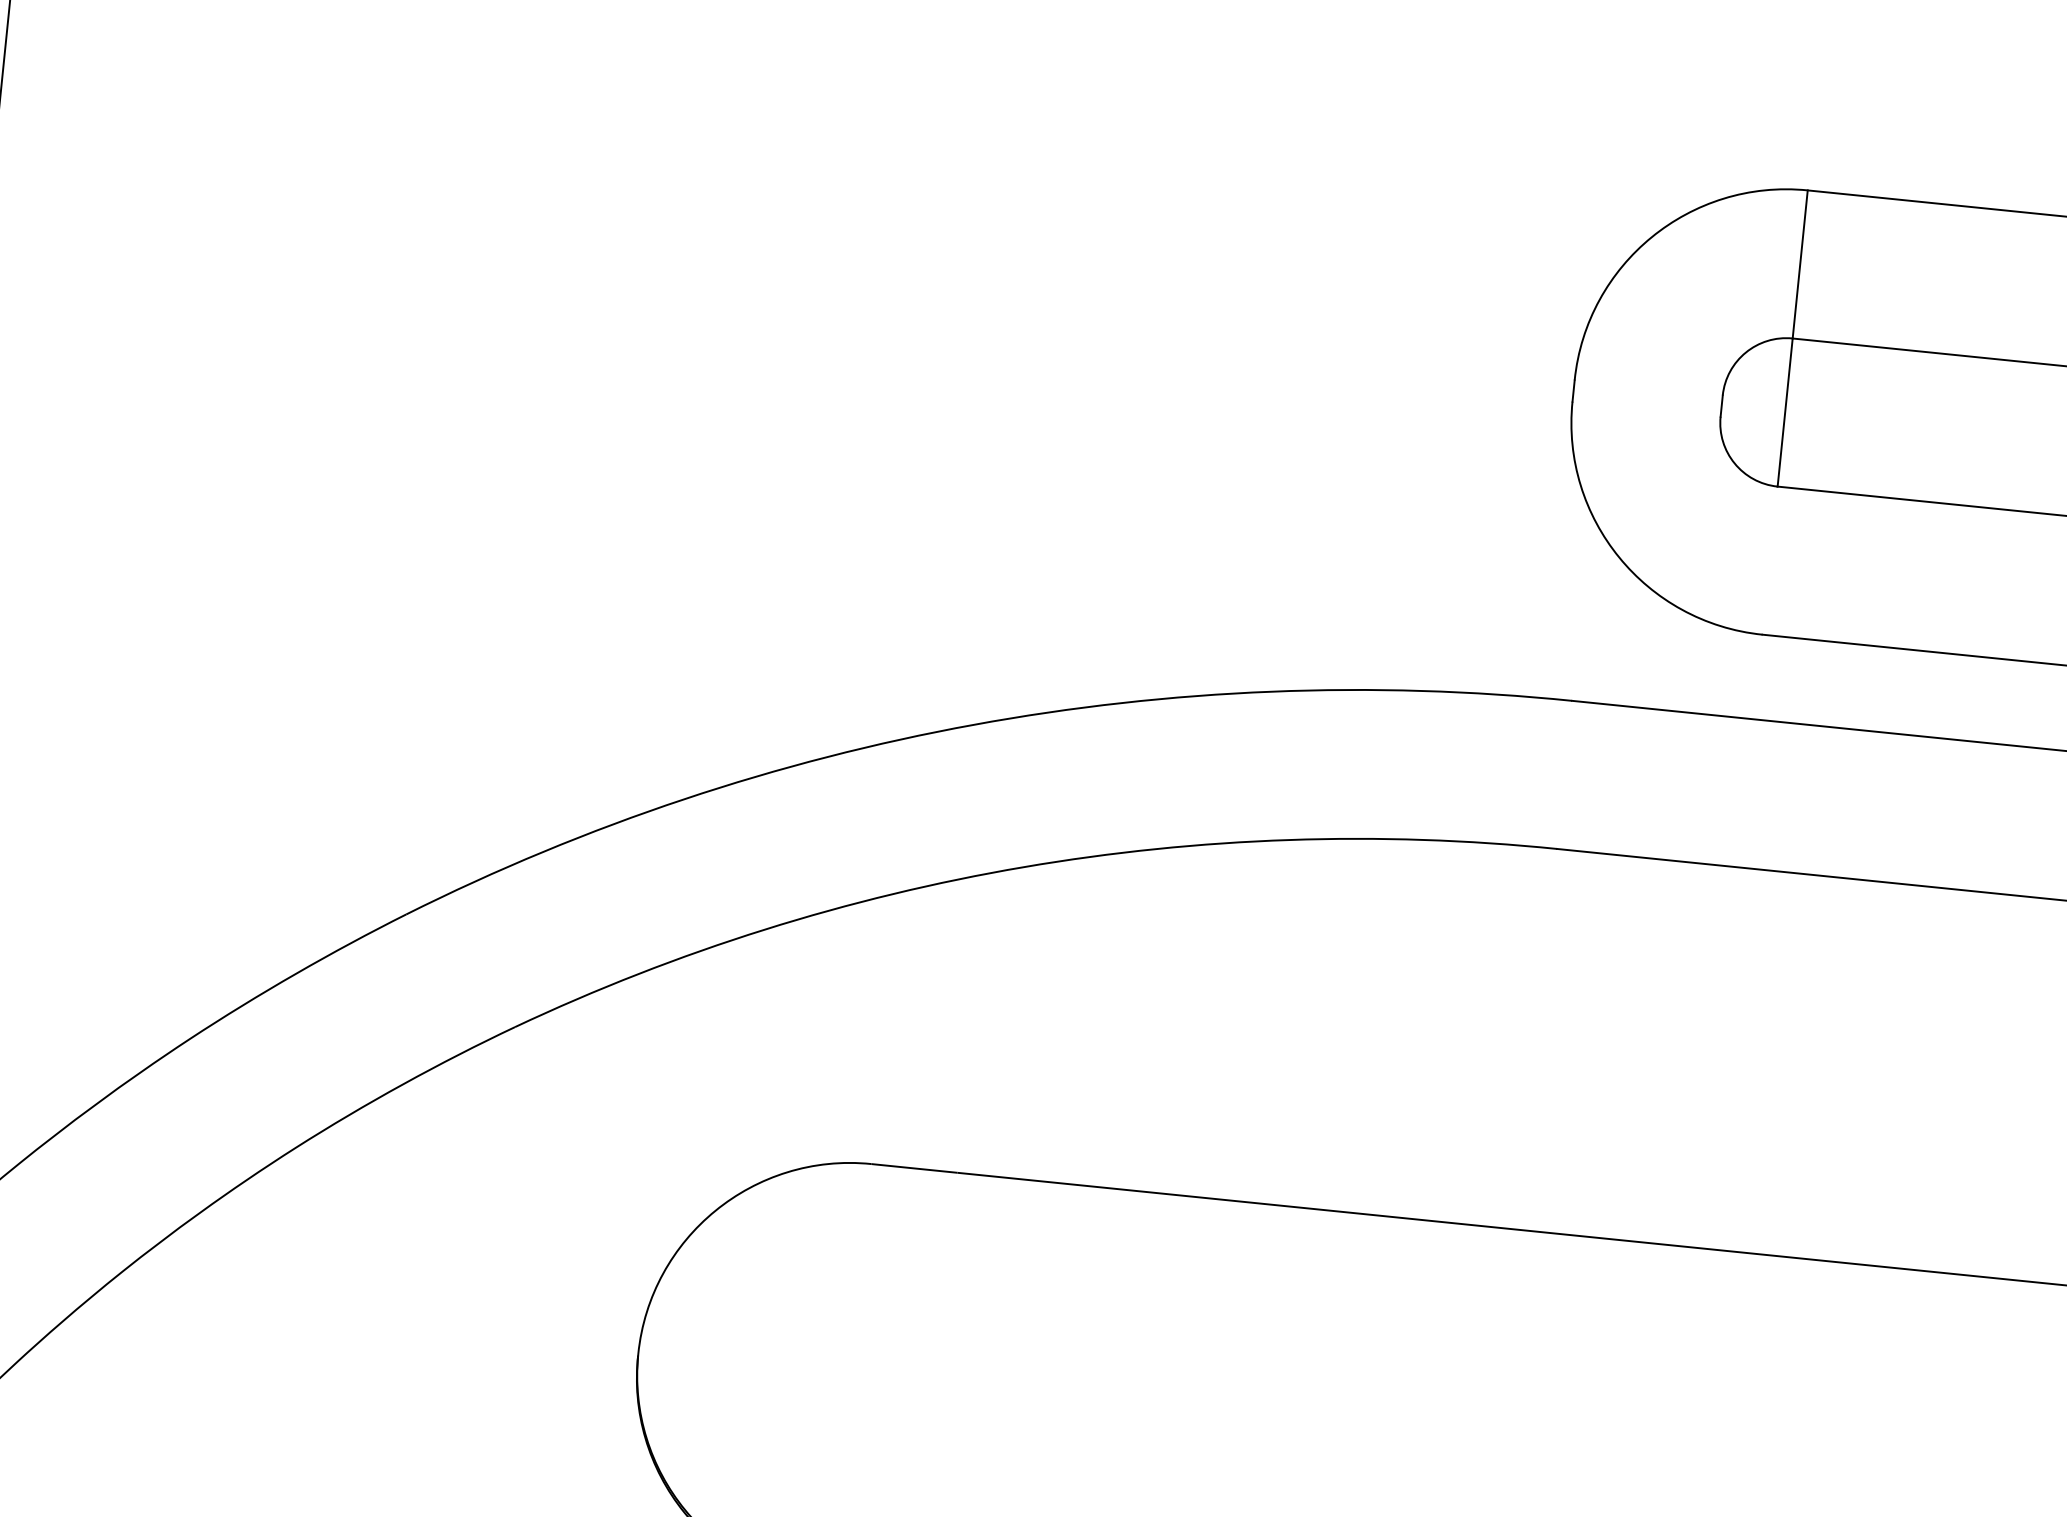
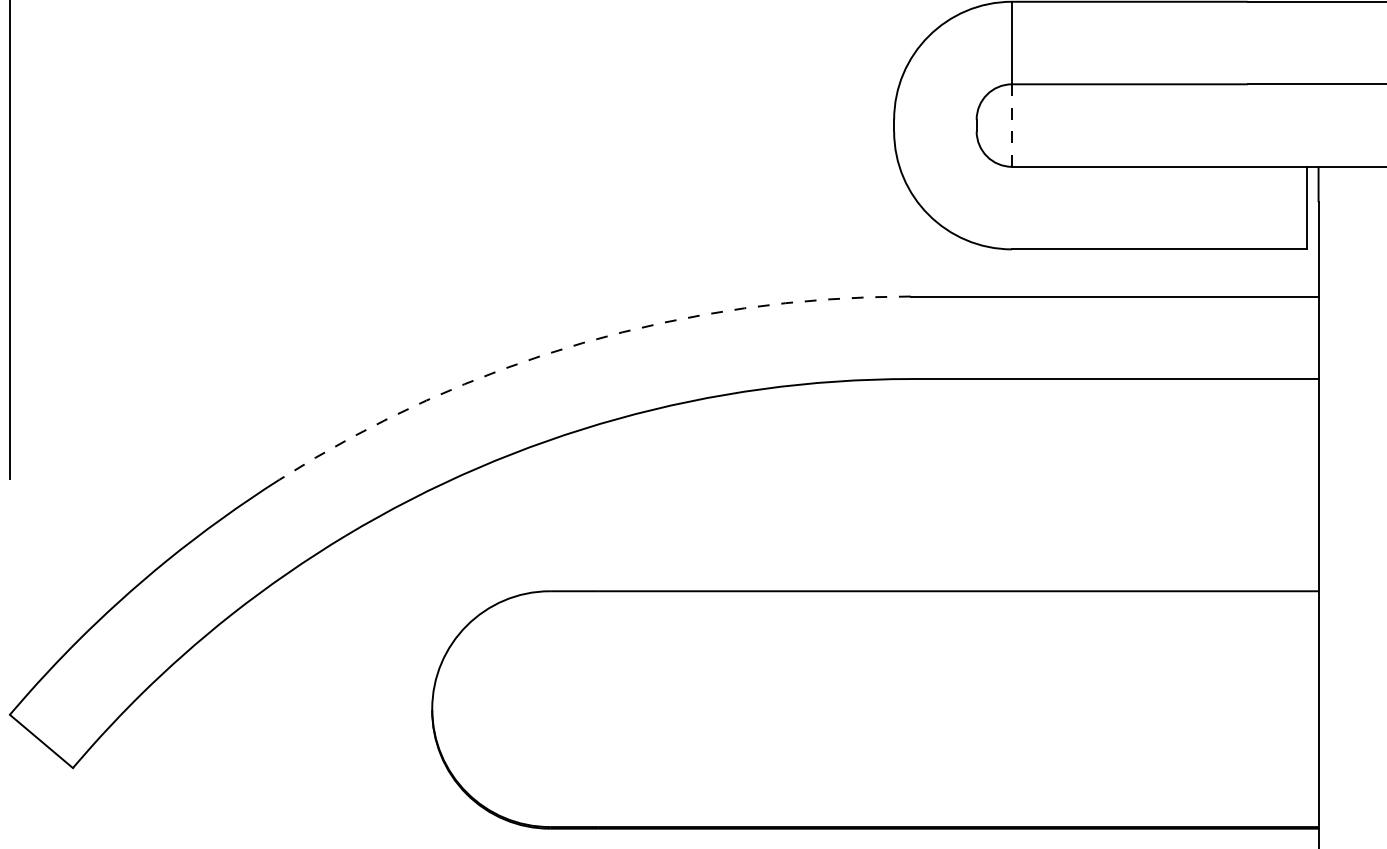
line: (1785, 414) -> (1012, 126), solid -> dashed
arc: (974, 725) -> (582, 343), solid -> dashed

